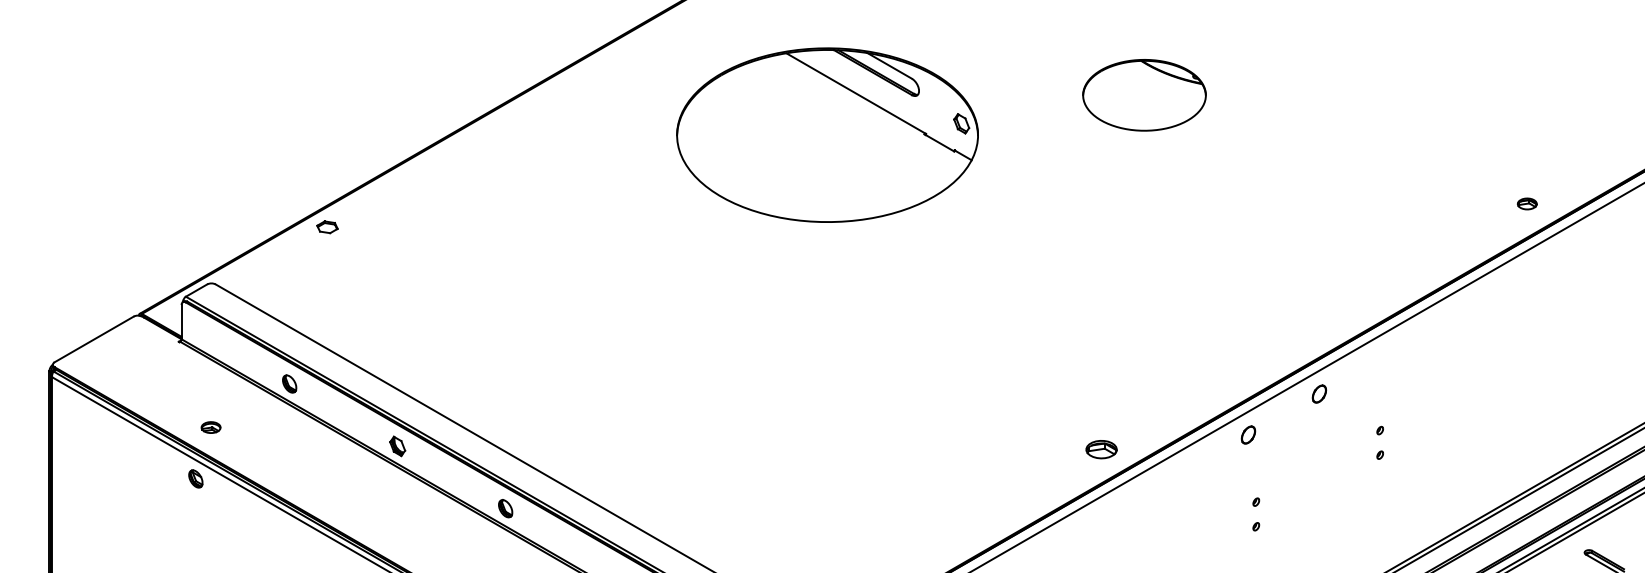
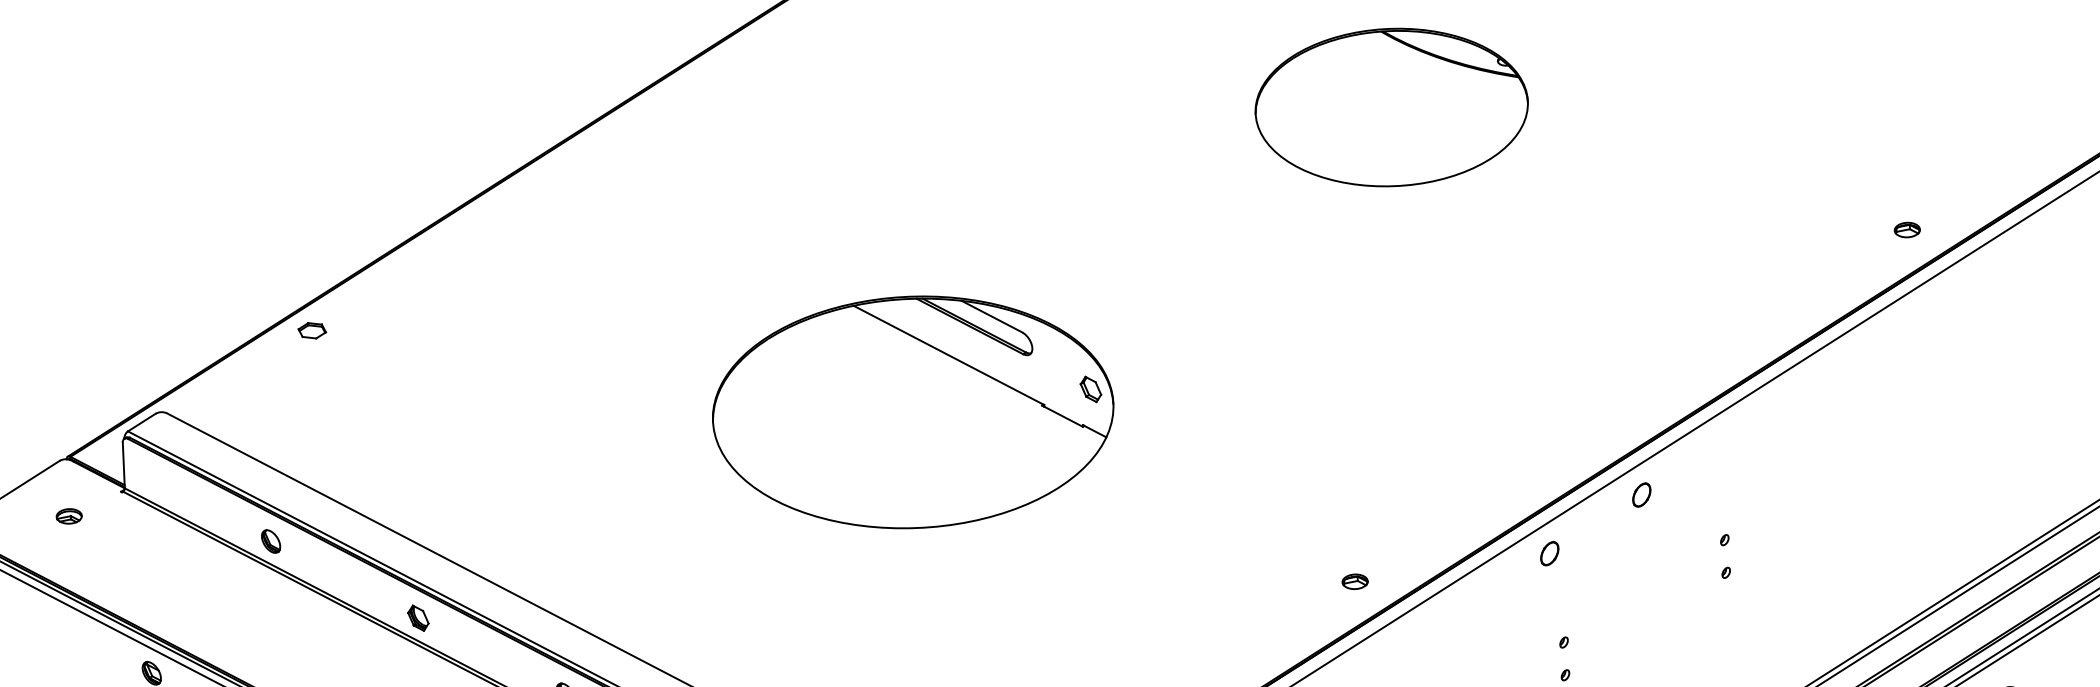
part: (1144, 95) -> (1391, 107), size x1.67
part: (827, 134) -> (913, 411), moved
part: (210, 427) -> (68, 516), moved
part: (1101, 449) -> (1355, 581), size x0.62

